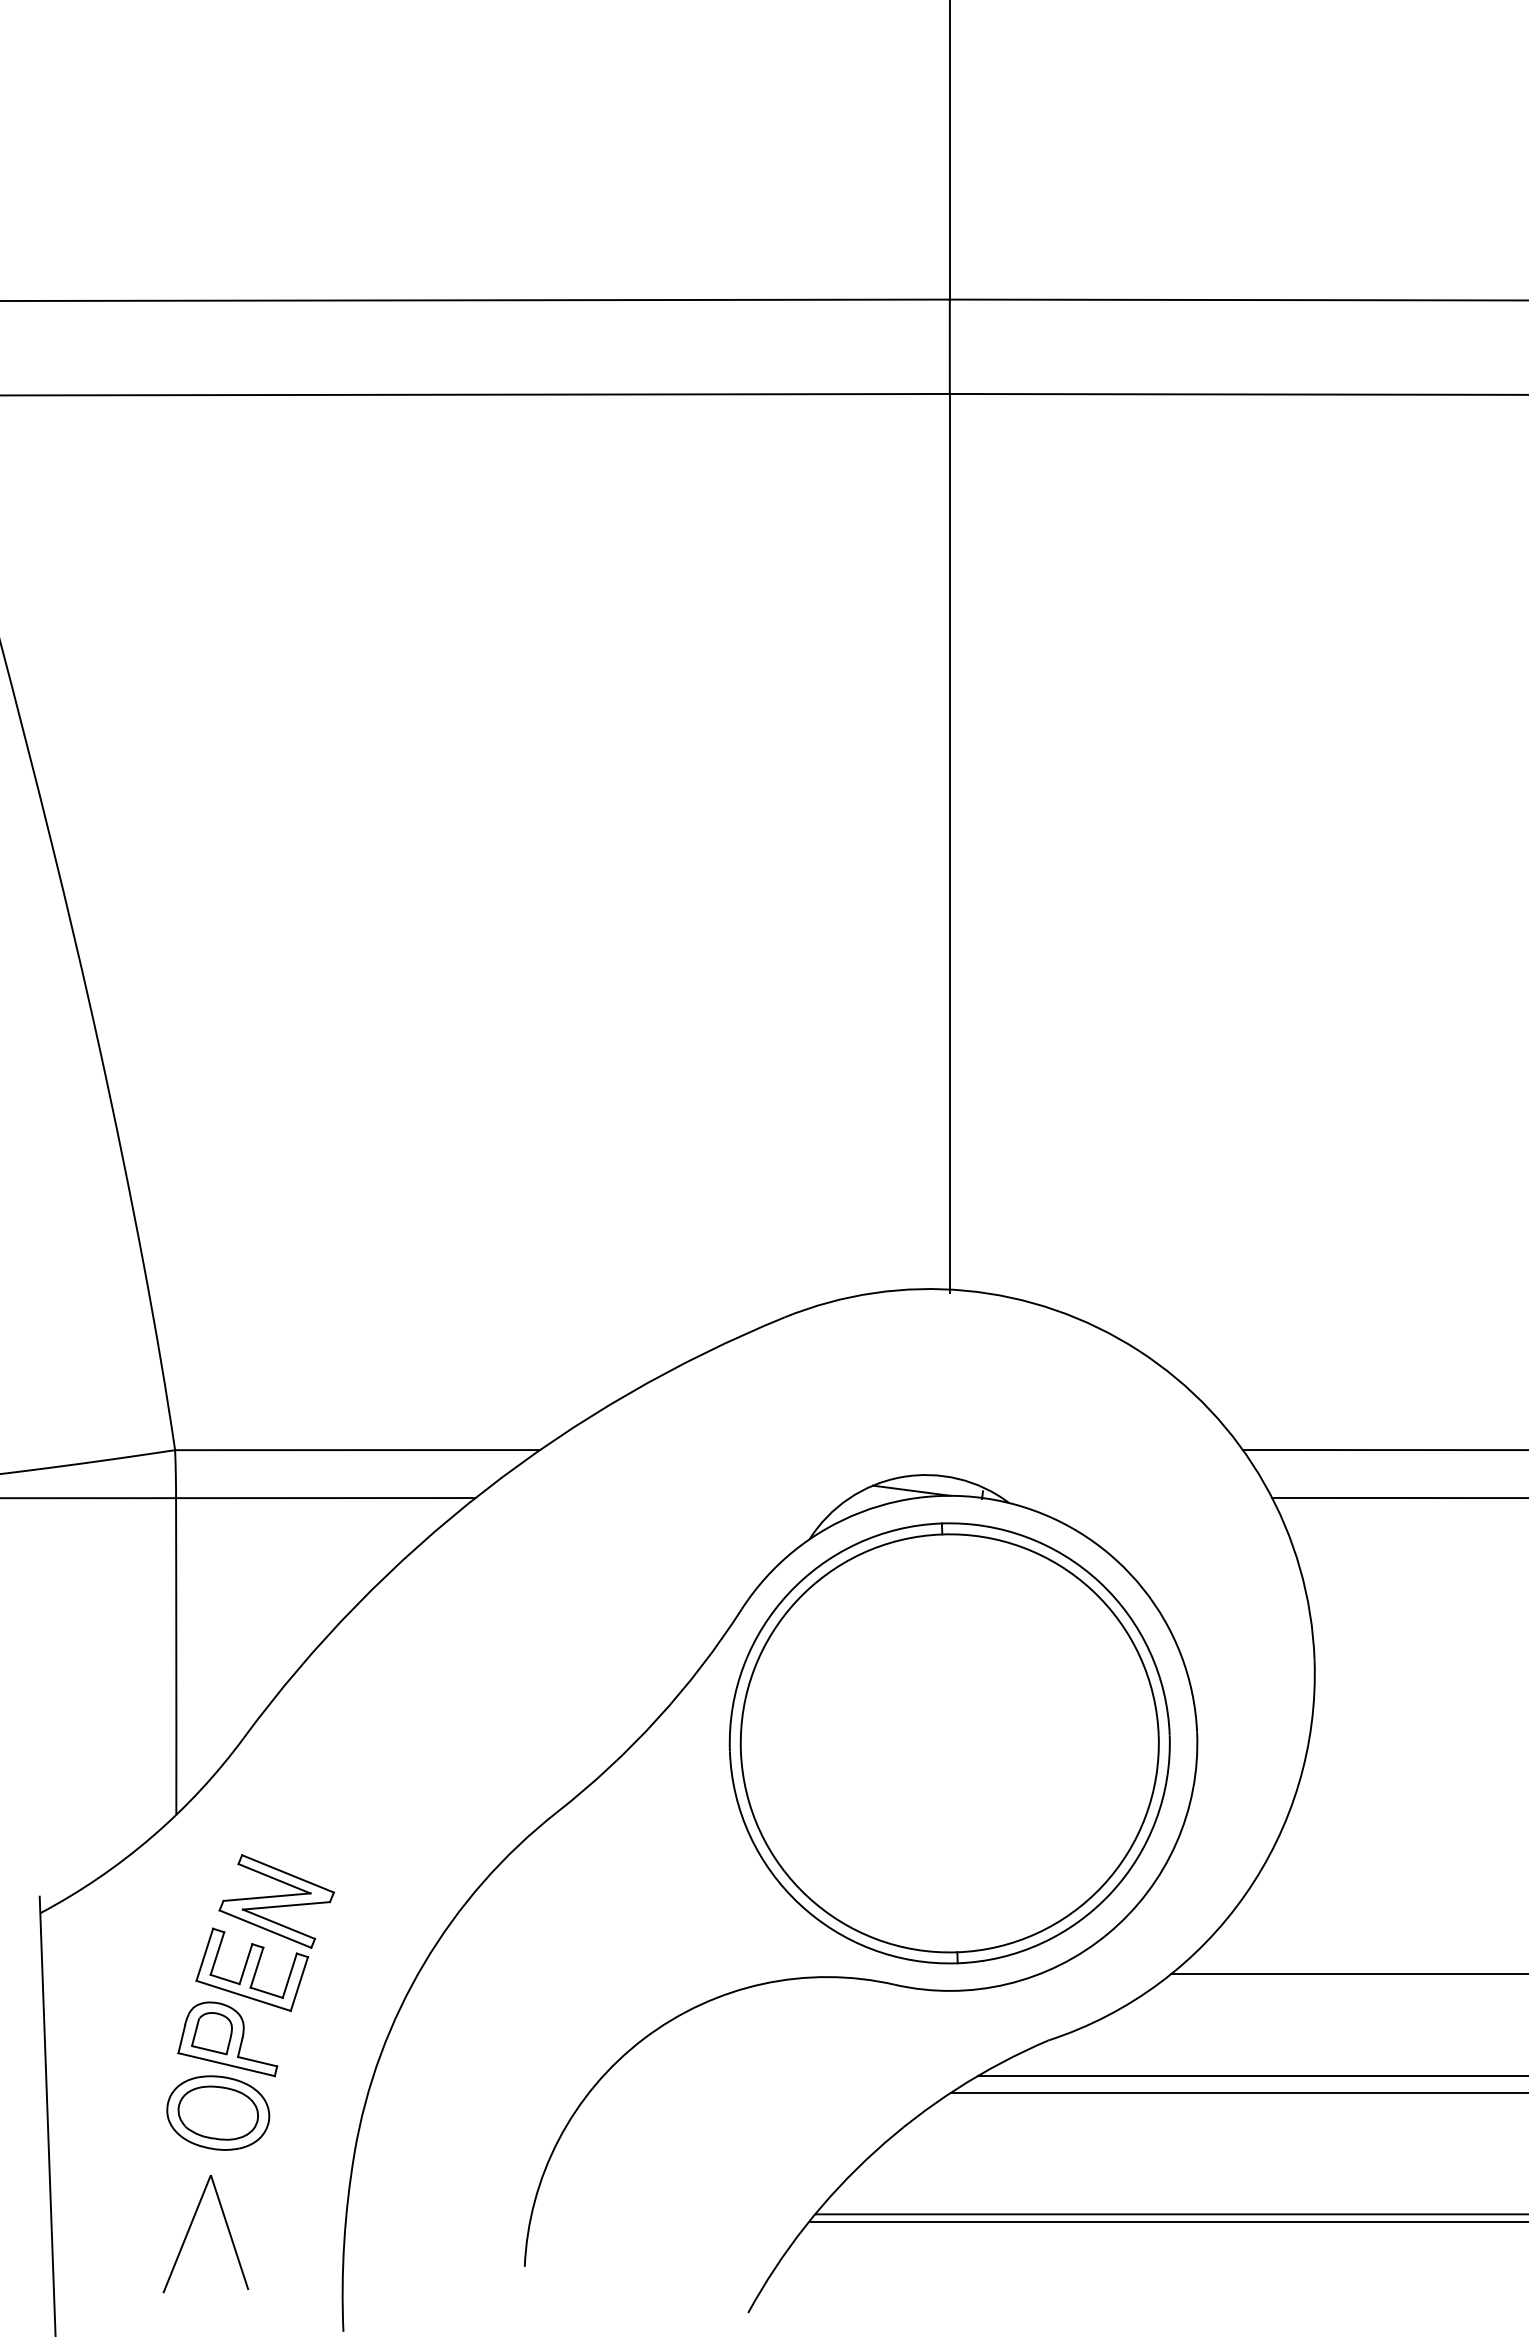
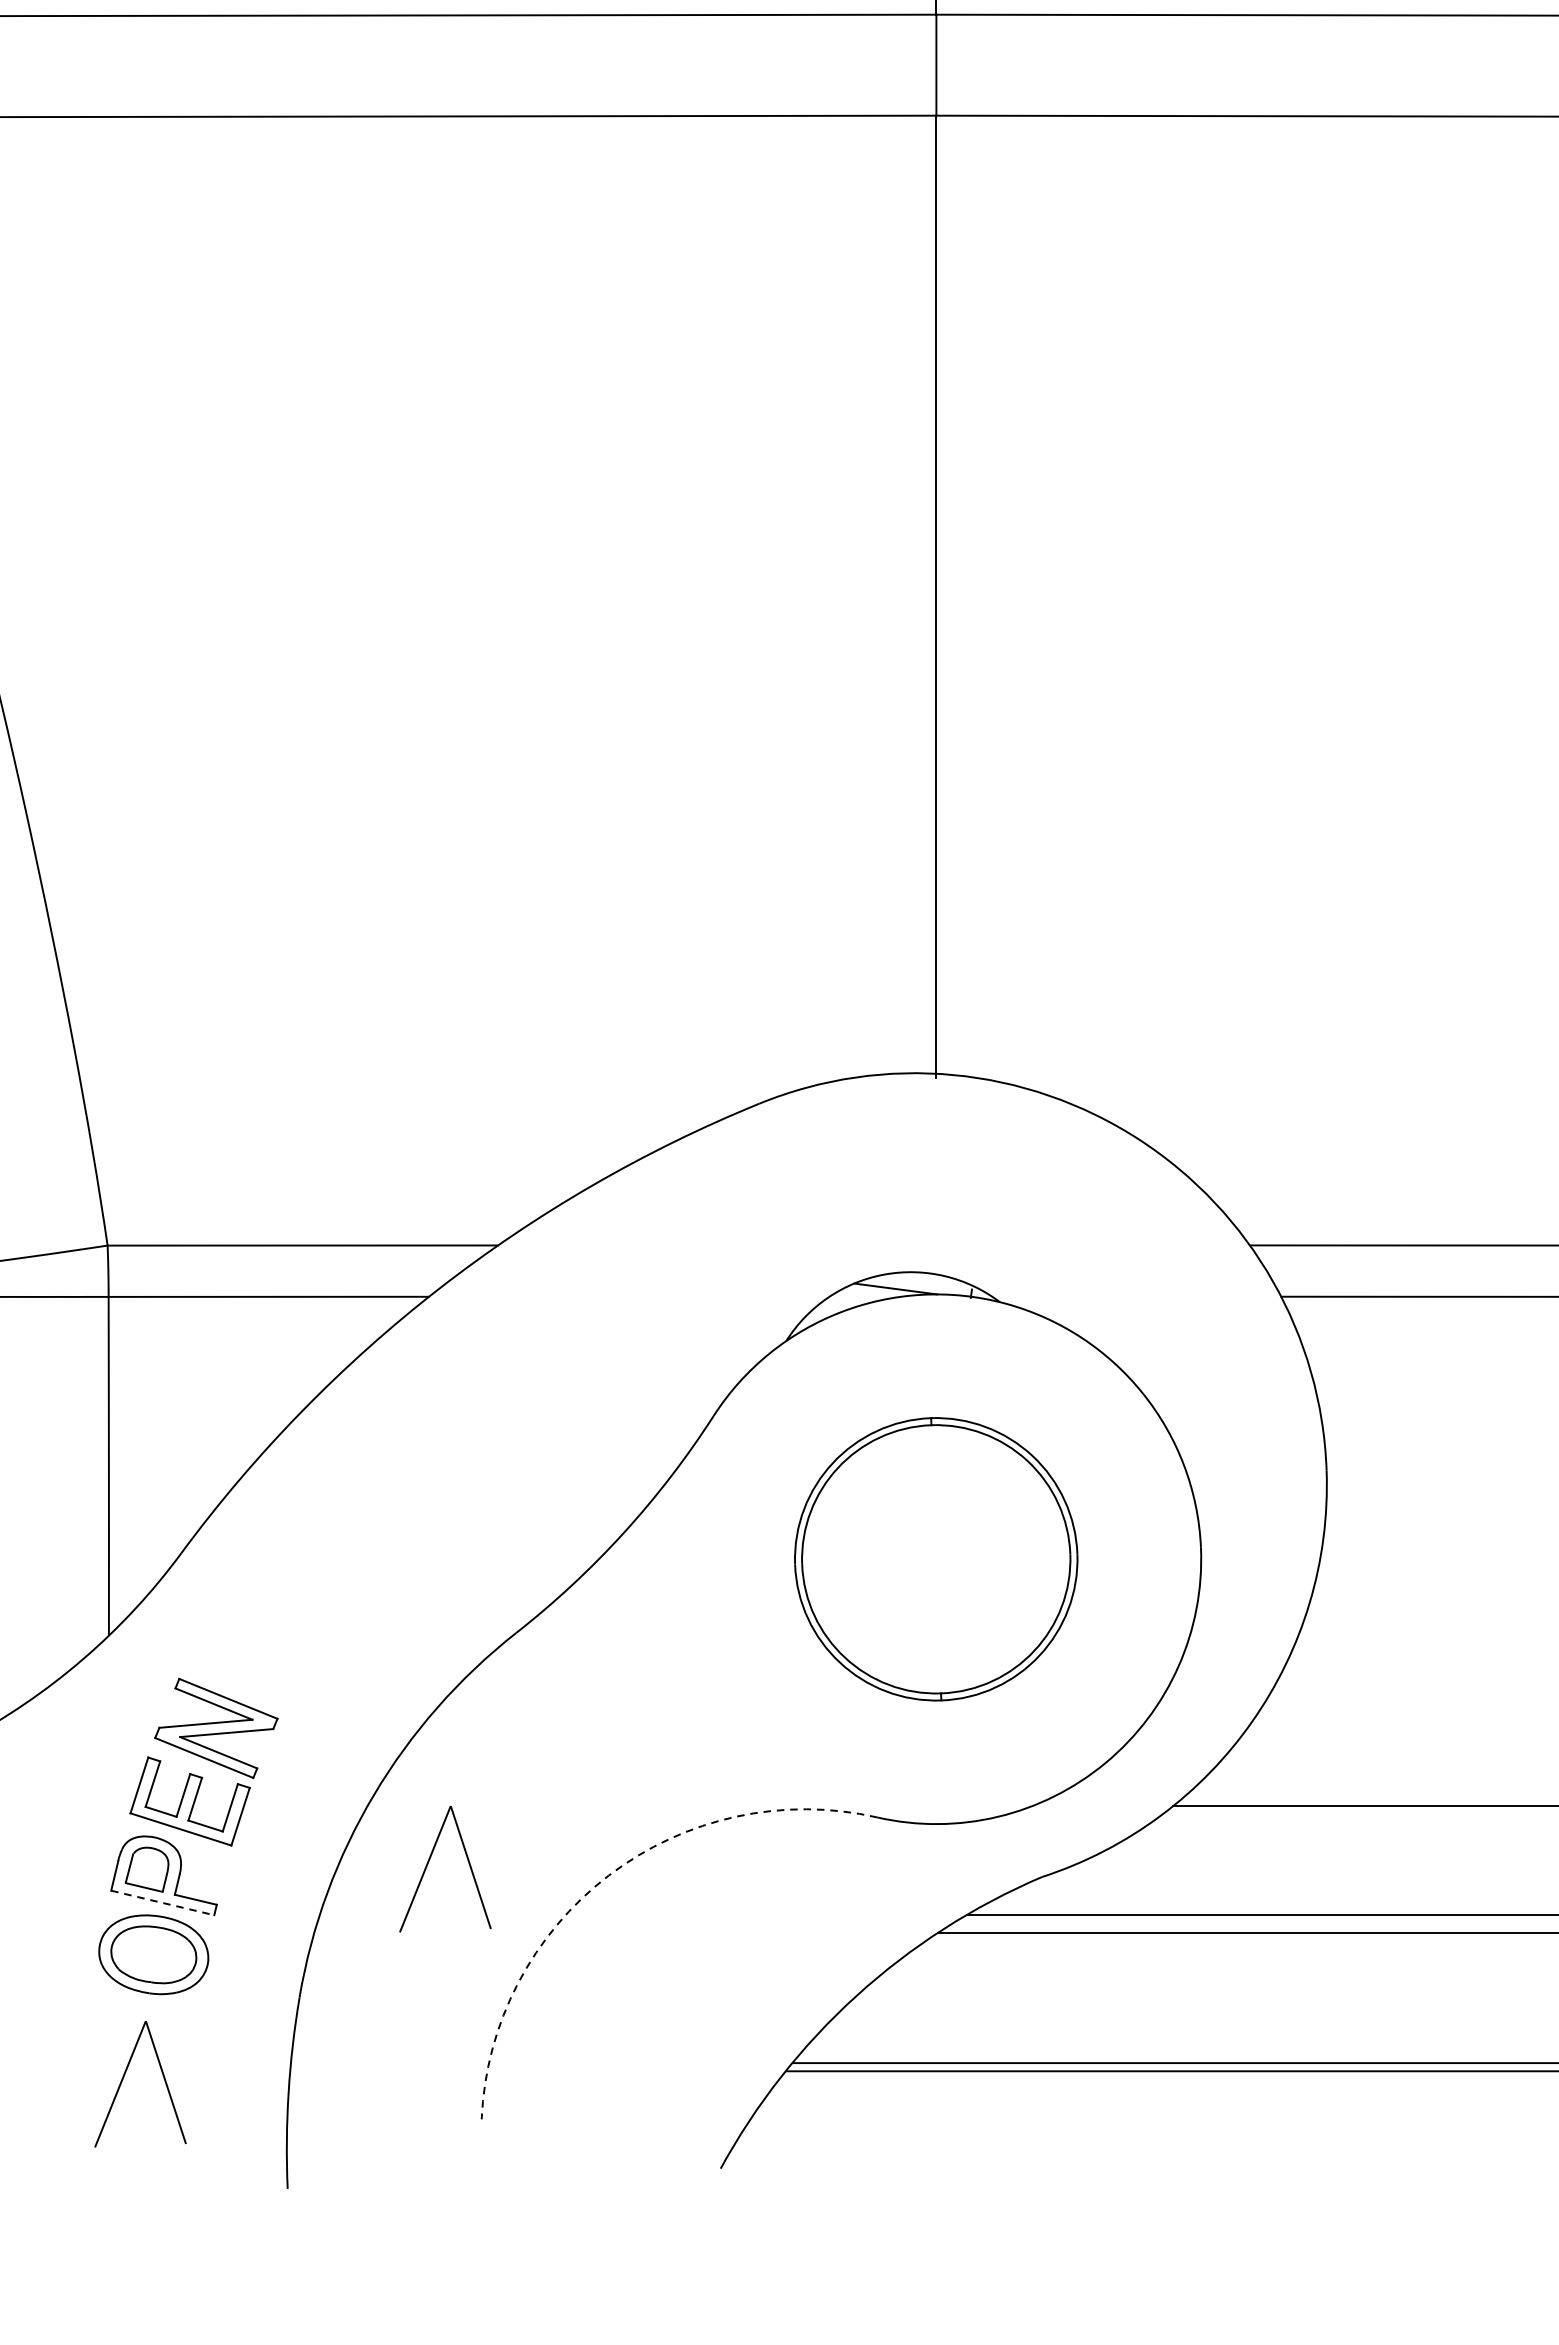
part: (949, 1743) -> (936, 1559), size x0.6
part: (476, 2025) -> (430, 1861), added
arc: (643, 2039) -> (608, 1876), solid -> dashed
line: (226, 2064) -> (162, 1902), solid -> dashed

